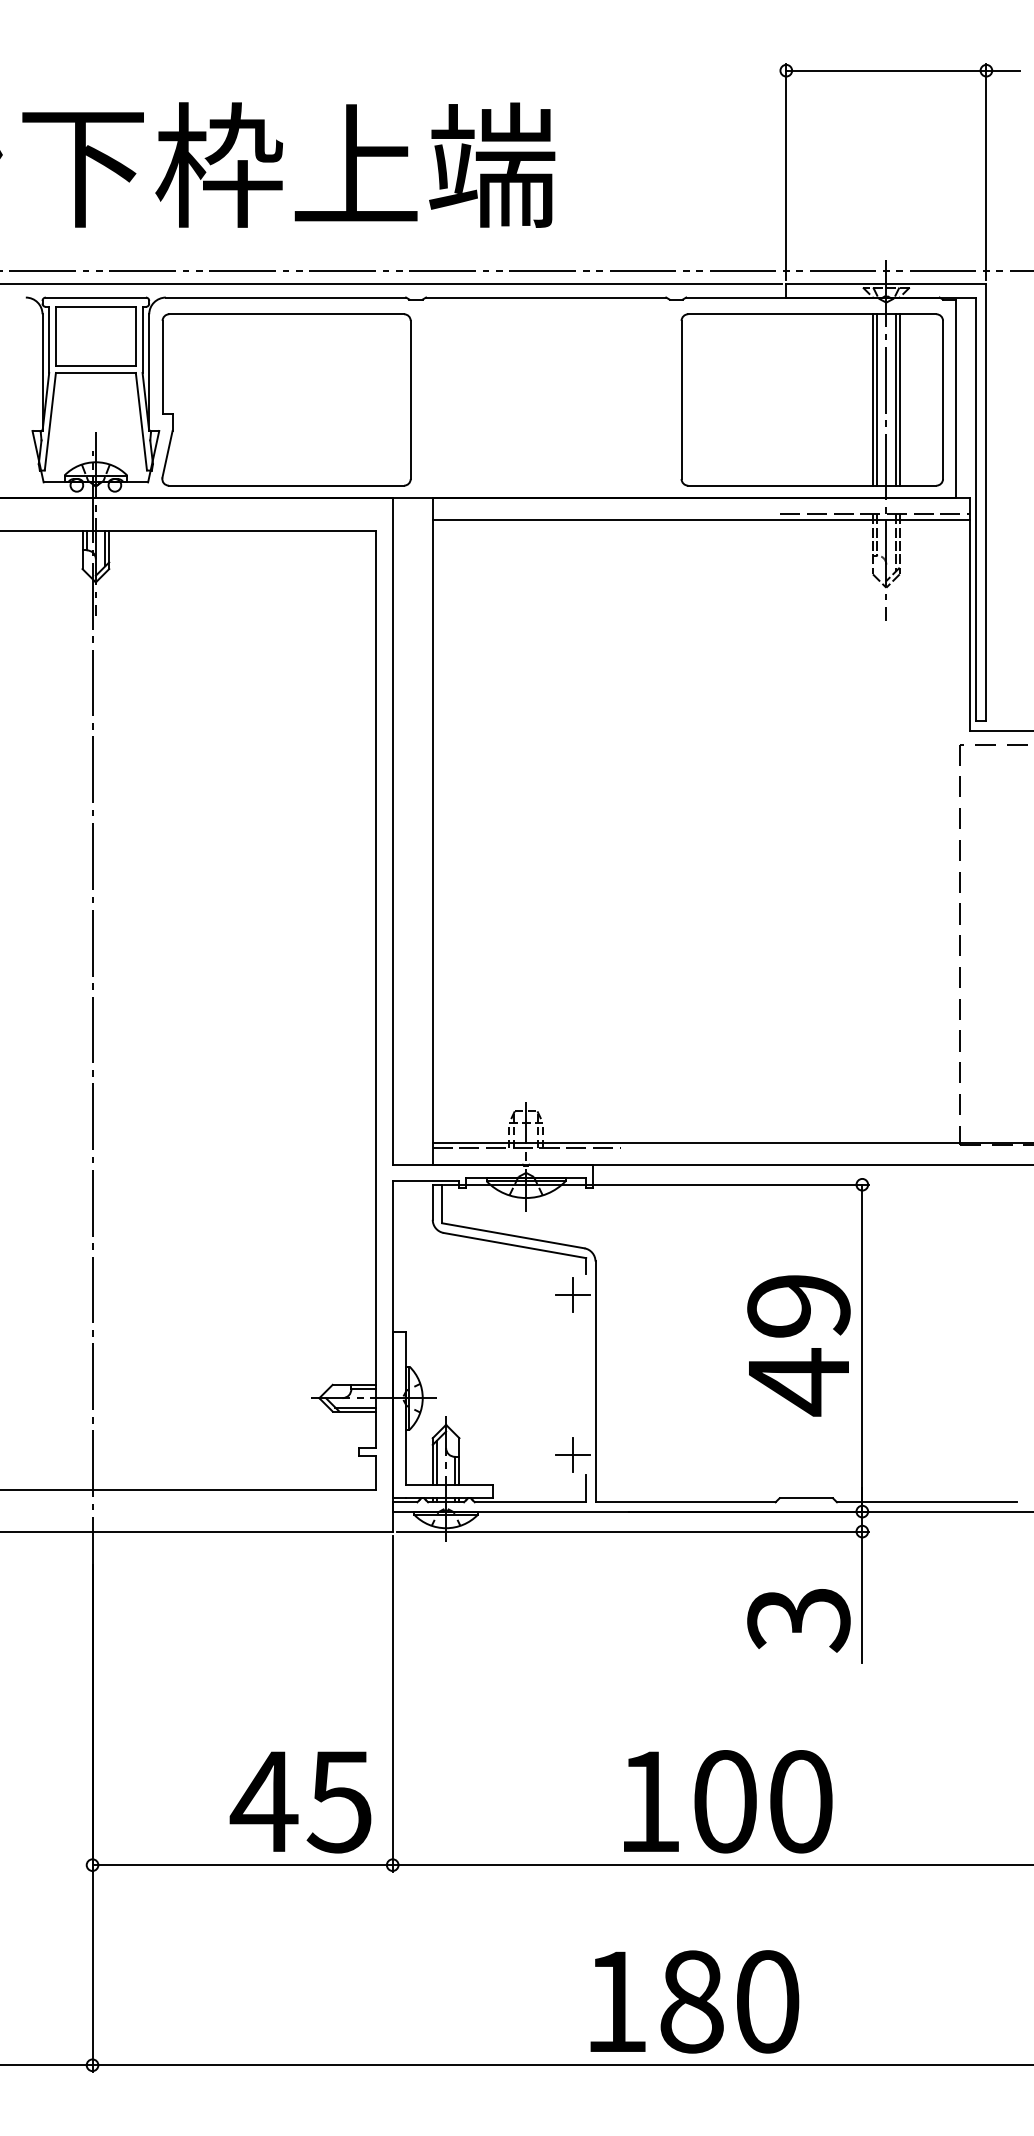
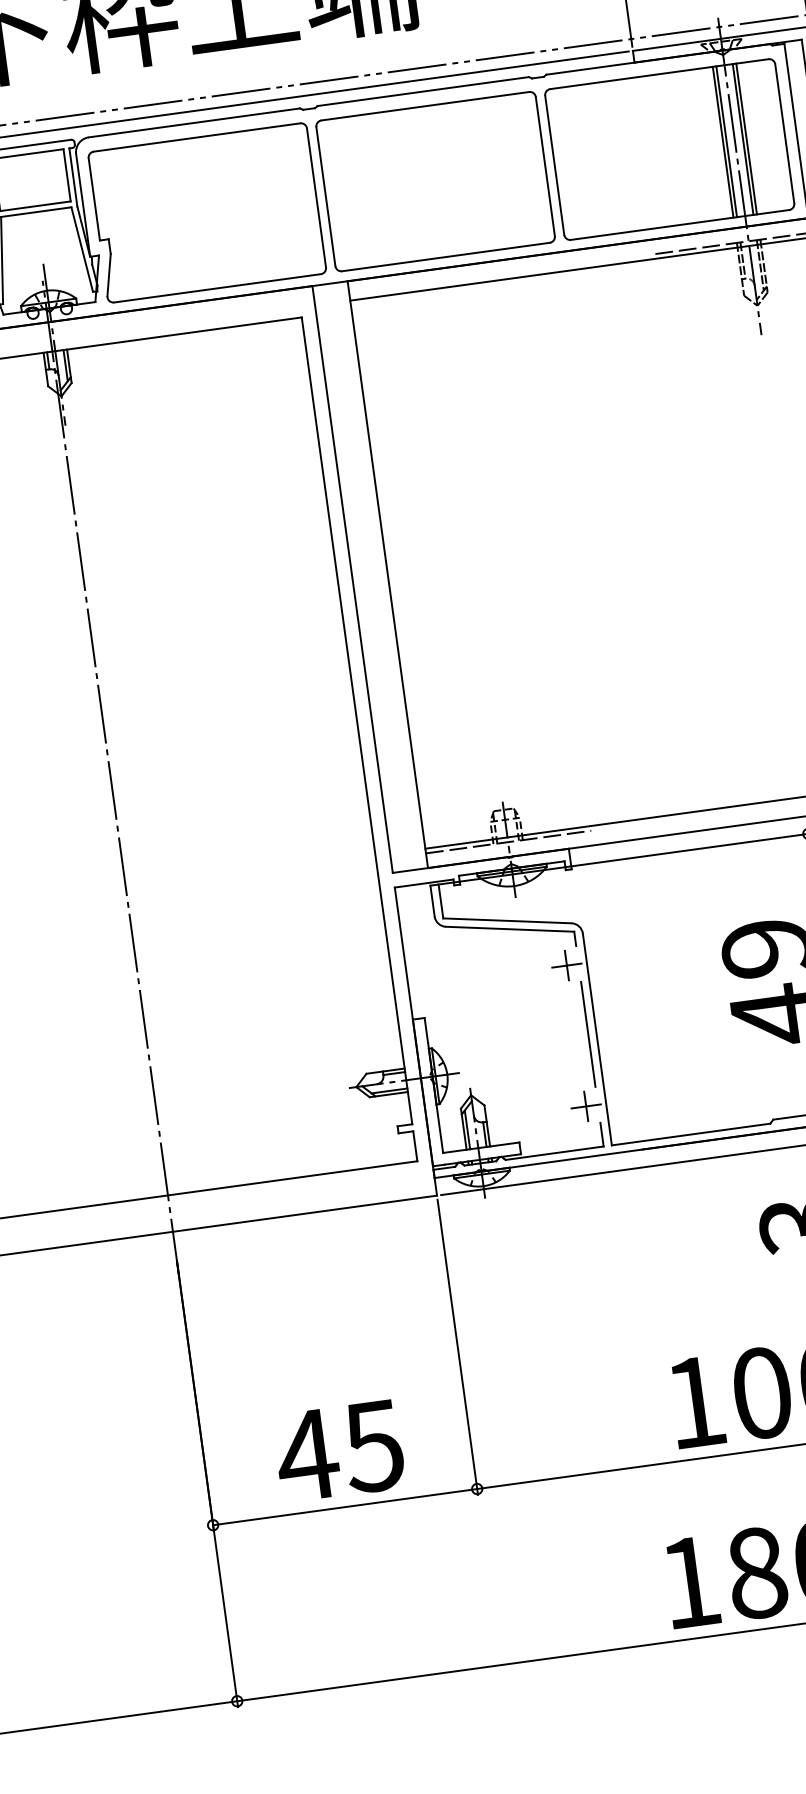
part: (545, 399) -> (434, 181), added
line: (586, 1374) -> (588, 1034), added
text: (300, 1802) -> (339, 1451), moved

